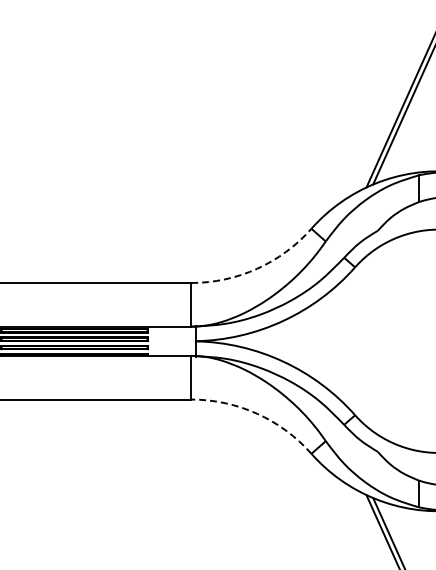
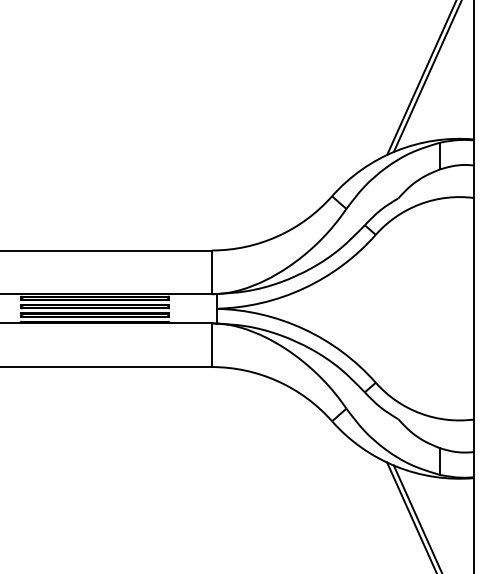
arc: (256, 269) -> (277, 236), dashed -> solid
arc: (256, 414) -> (277, 381), dashed -> solid

